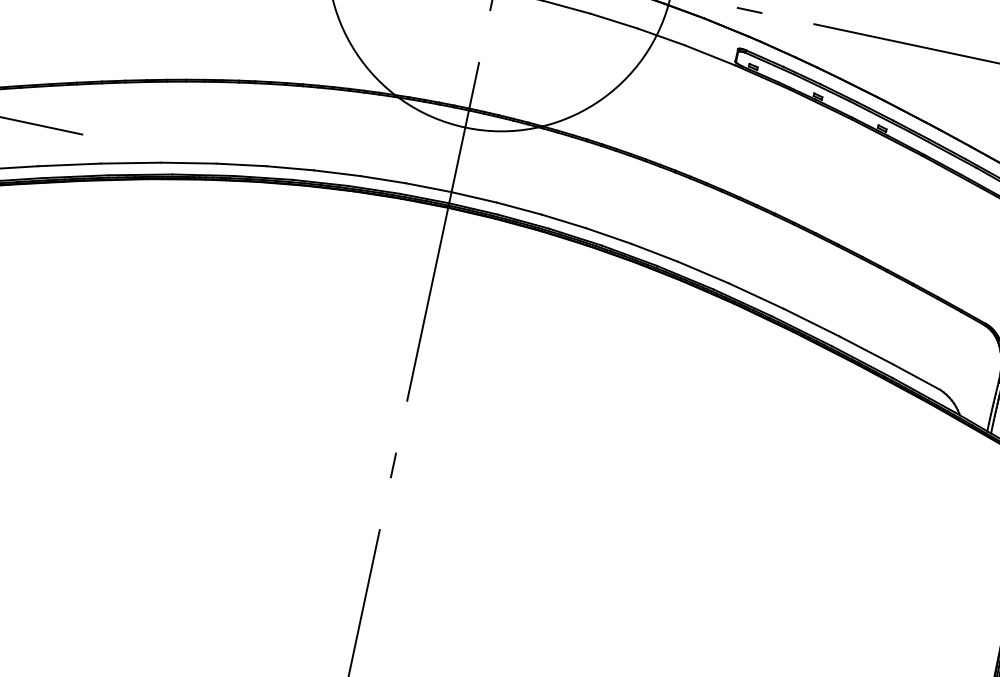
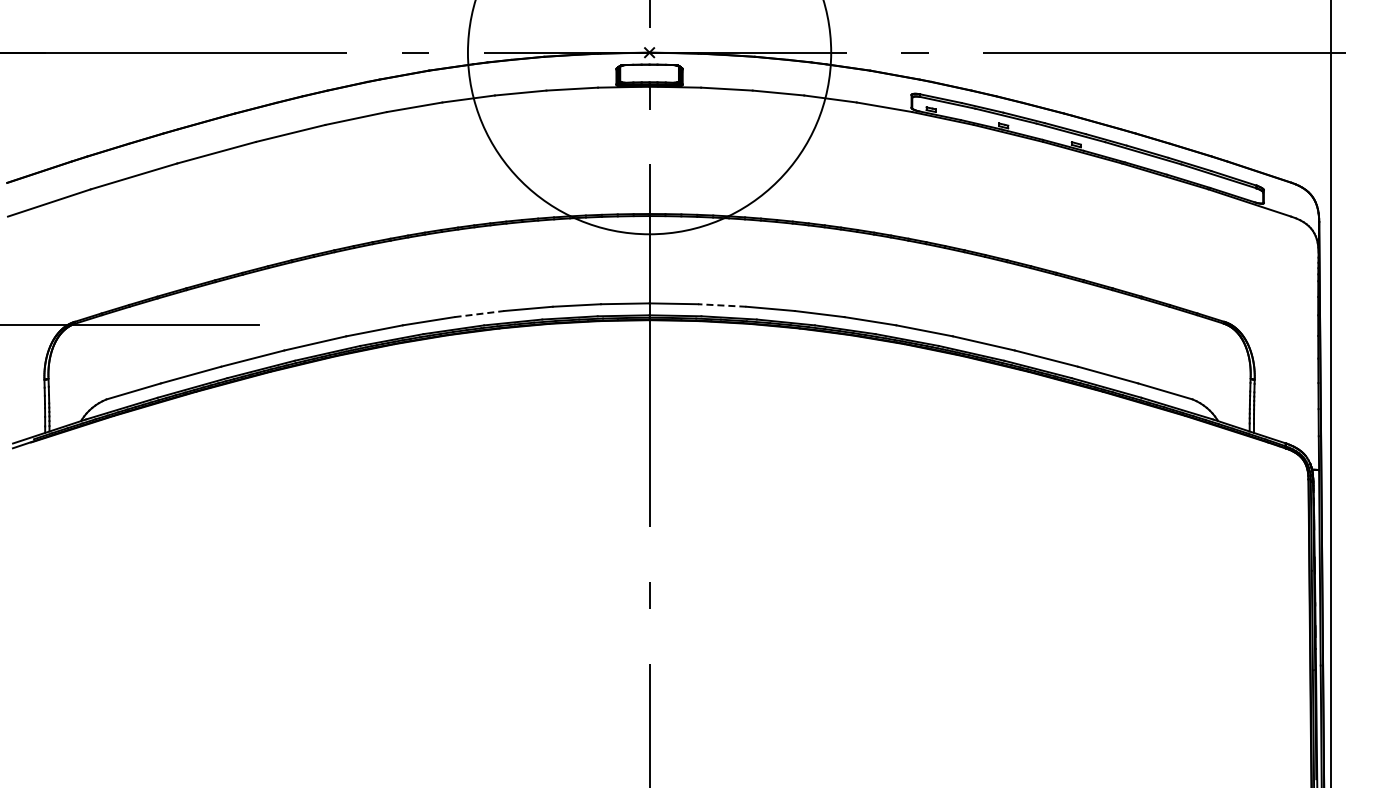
line: (290, 168) -> (479, 314), solid -> dashed
line: (518, 208) -> (721, 305), solid -> dashed

